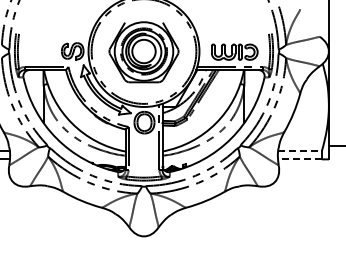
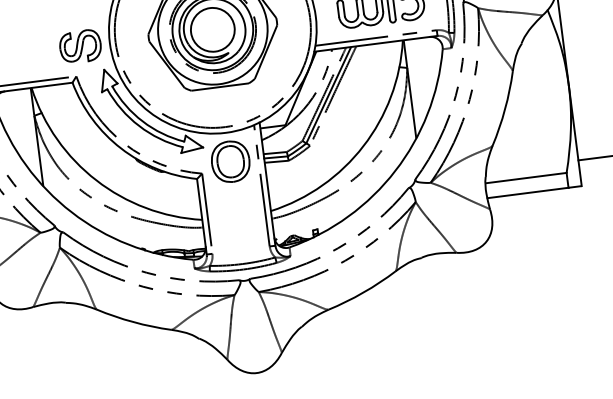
line: (300, 151) -> (527, 178), dashed -> solid
line: (299, 159) -> (527, 193), dashed -> solid

